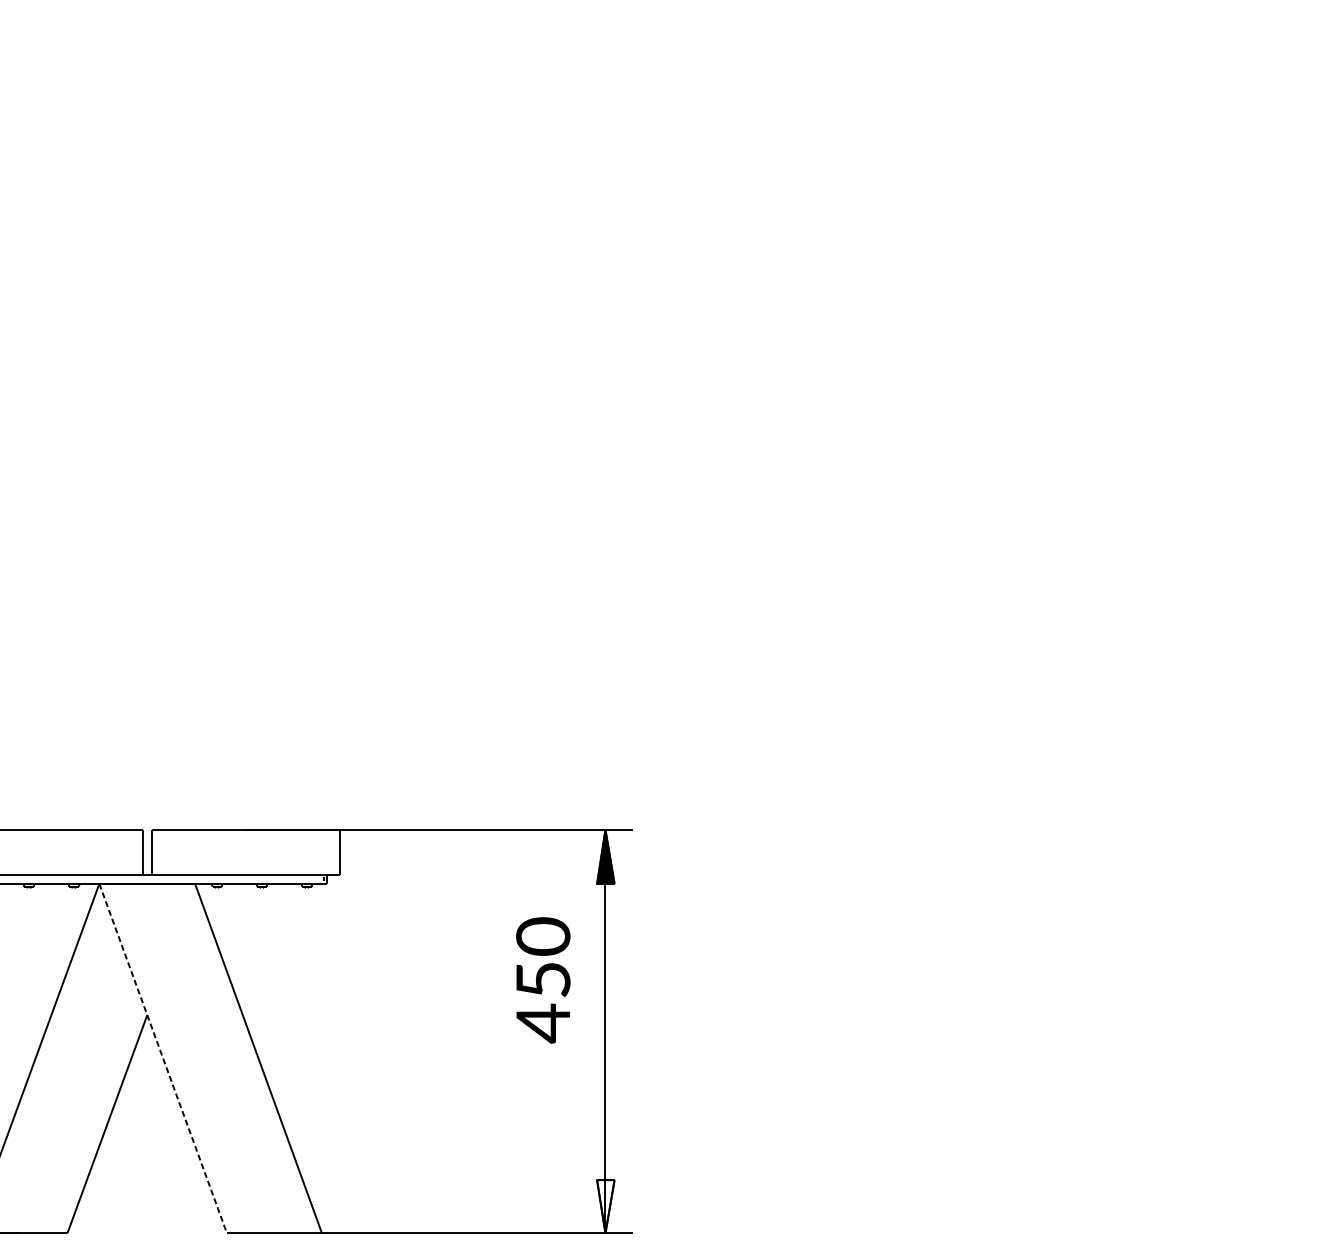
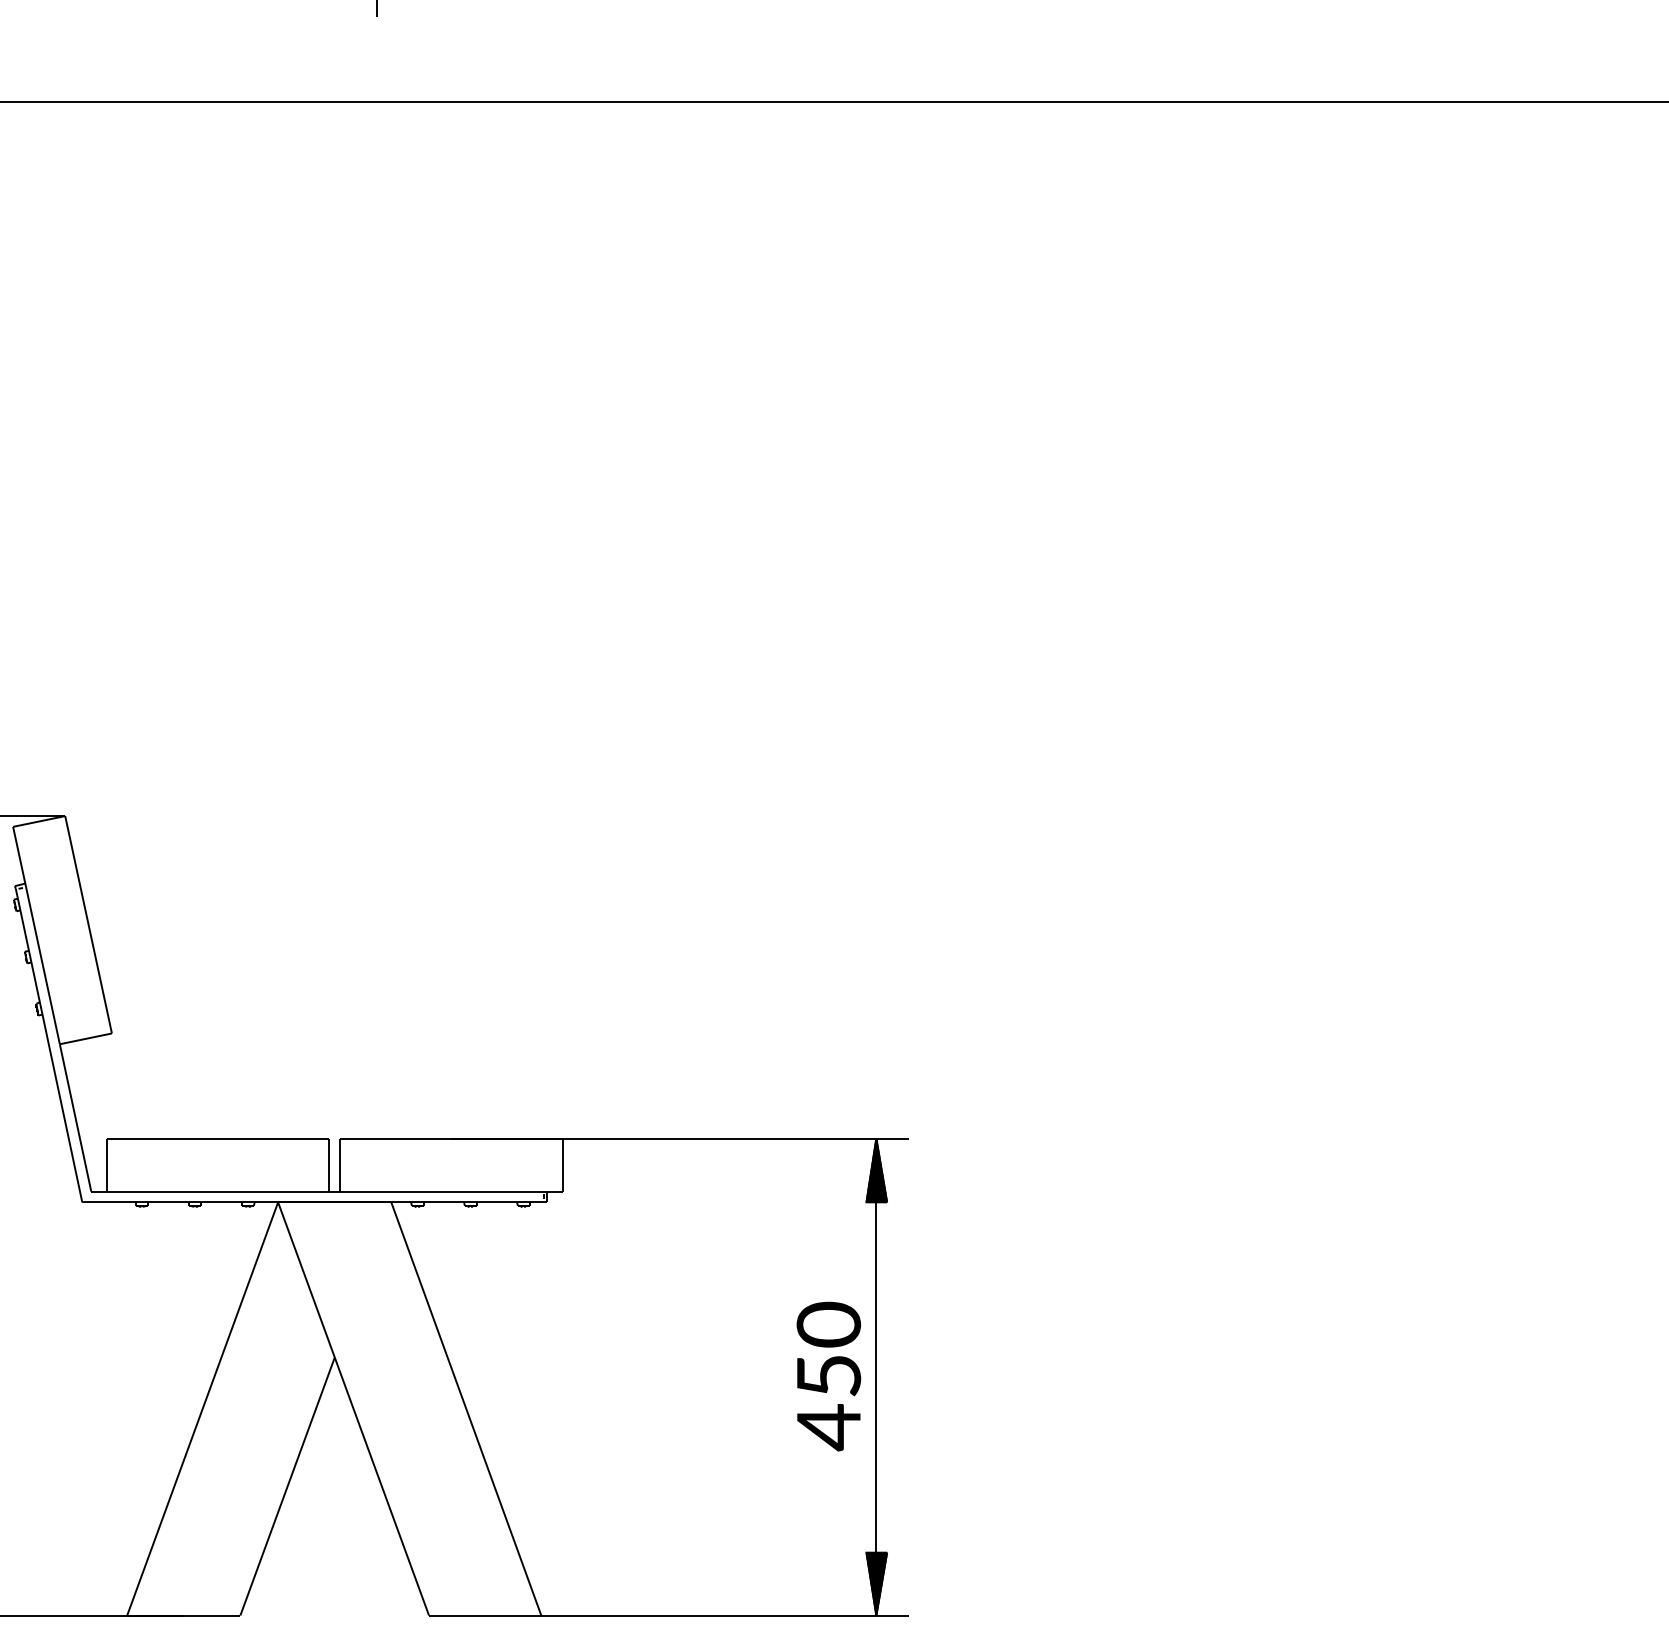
text: (542, 980) -> (828, 1376), moved
line: (163, 1058) -> (353, 1408), dashed -> solid
fill: (605, 1206) -> (876, 1583), added

